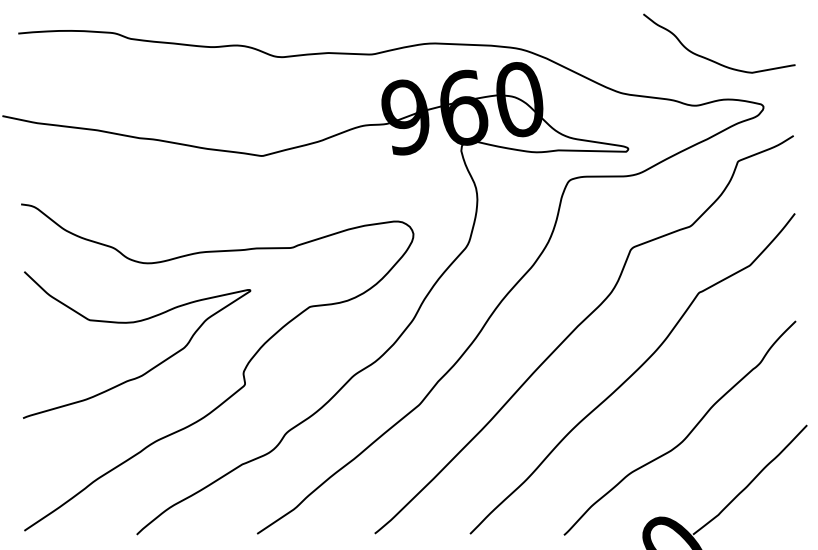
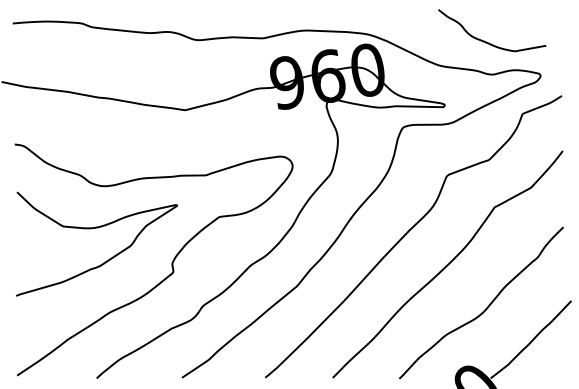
curve: (711, 59) -> (486, 41), moved

